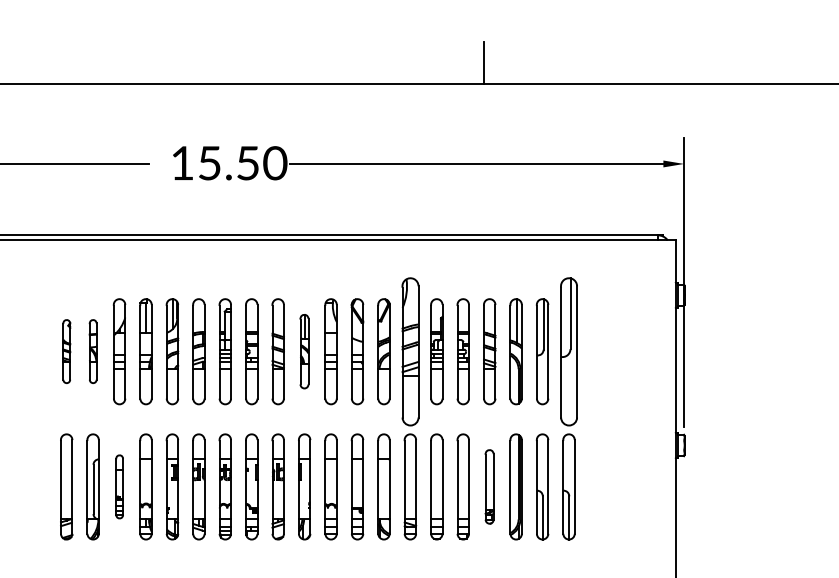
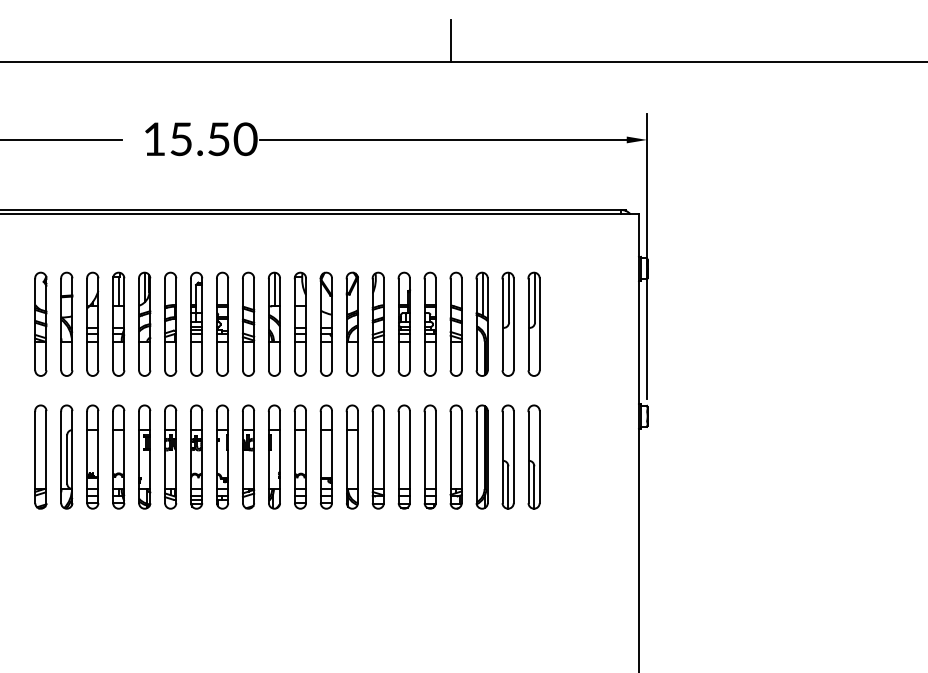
part: (66, 350) -> (40, 323), size x1.67
part: (92, 350) -> (66, 323), size x1.67
part: (303, 350) -> (273, 323), size x1.43
part: (409, 350) -> (377, 323), size x0.71
part: (568, 350) -> (533, 323), size x0.71
part: (119, 486) -> (92, 456), size x1.67
part: (488, 486) -> (455, 456), size x1.43

